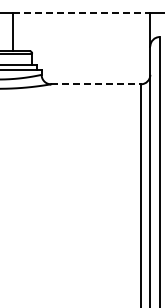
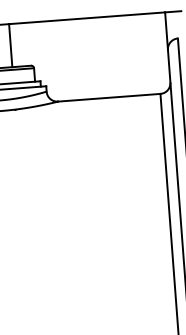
line: (81, 13) -> (86, 18), dashed -> solid
line: (96, 84) -> (109, 97), dashed -> solid

